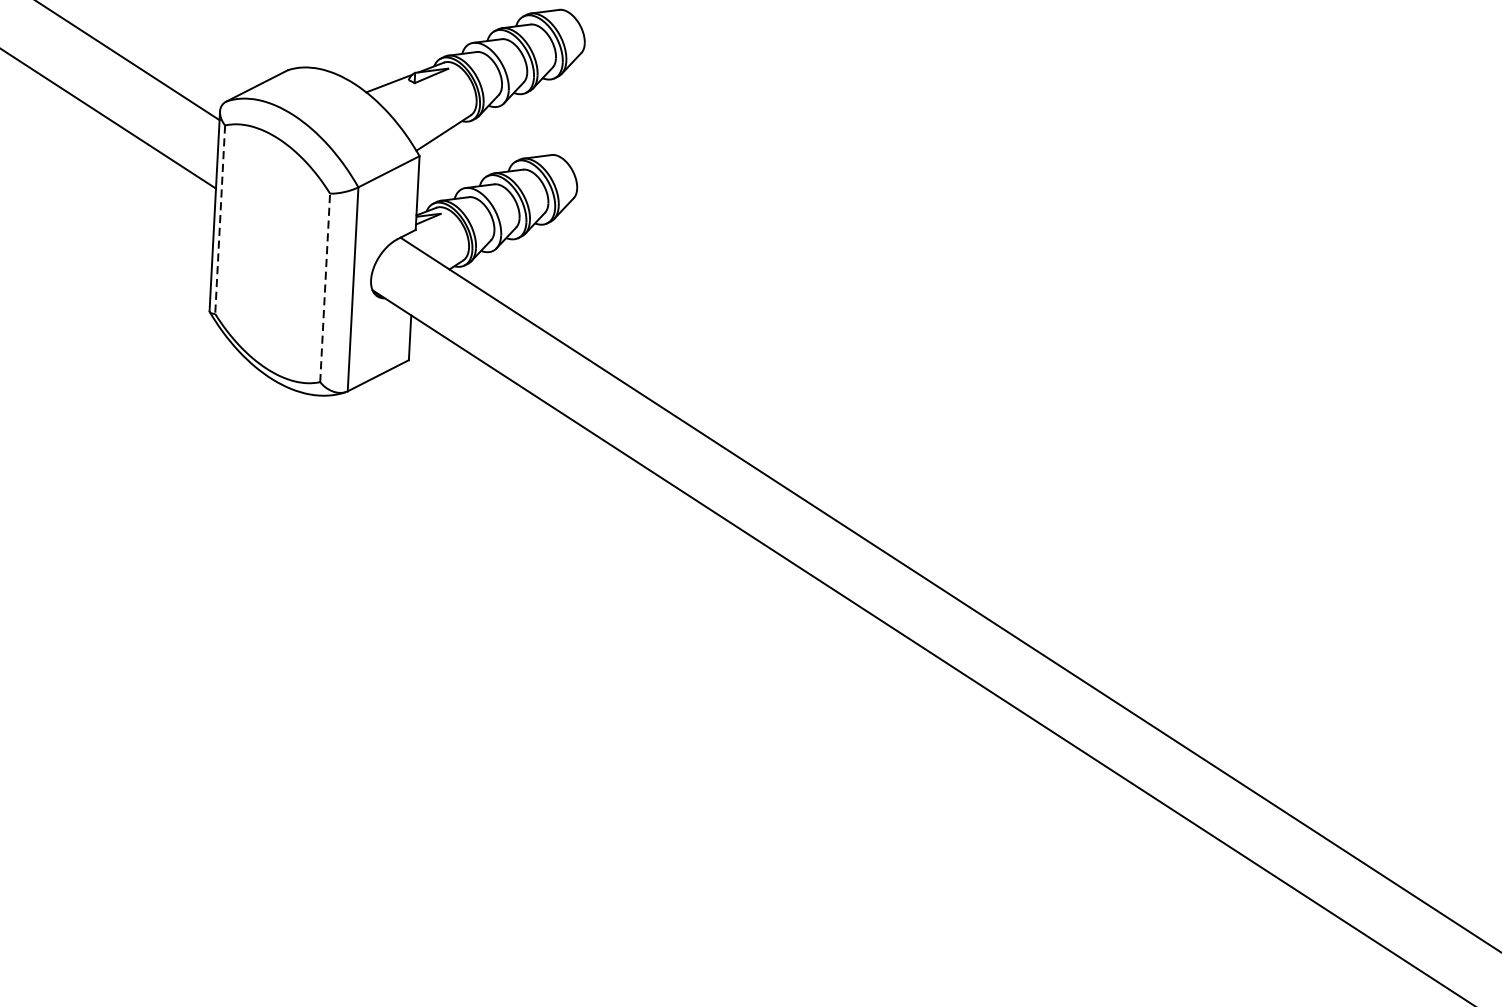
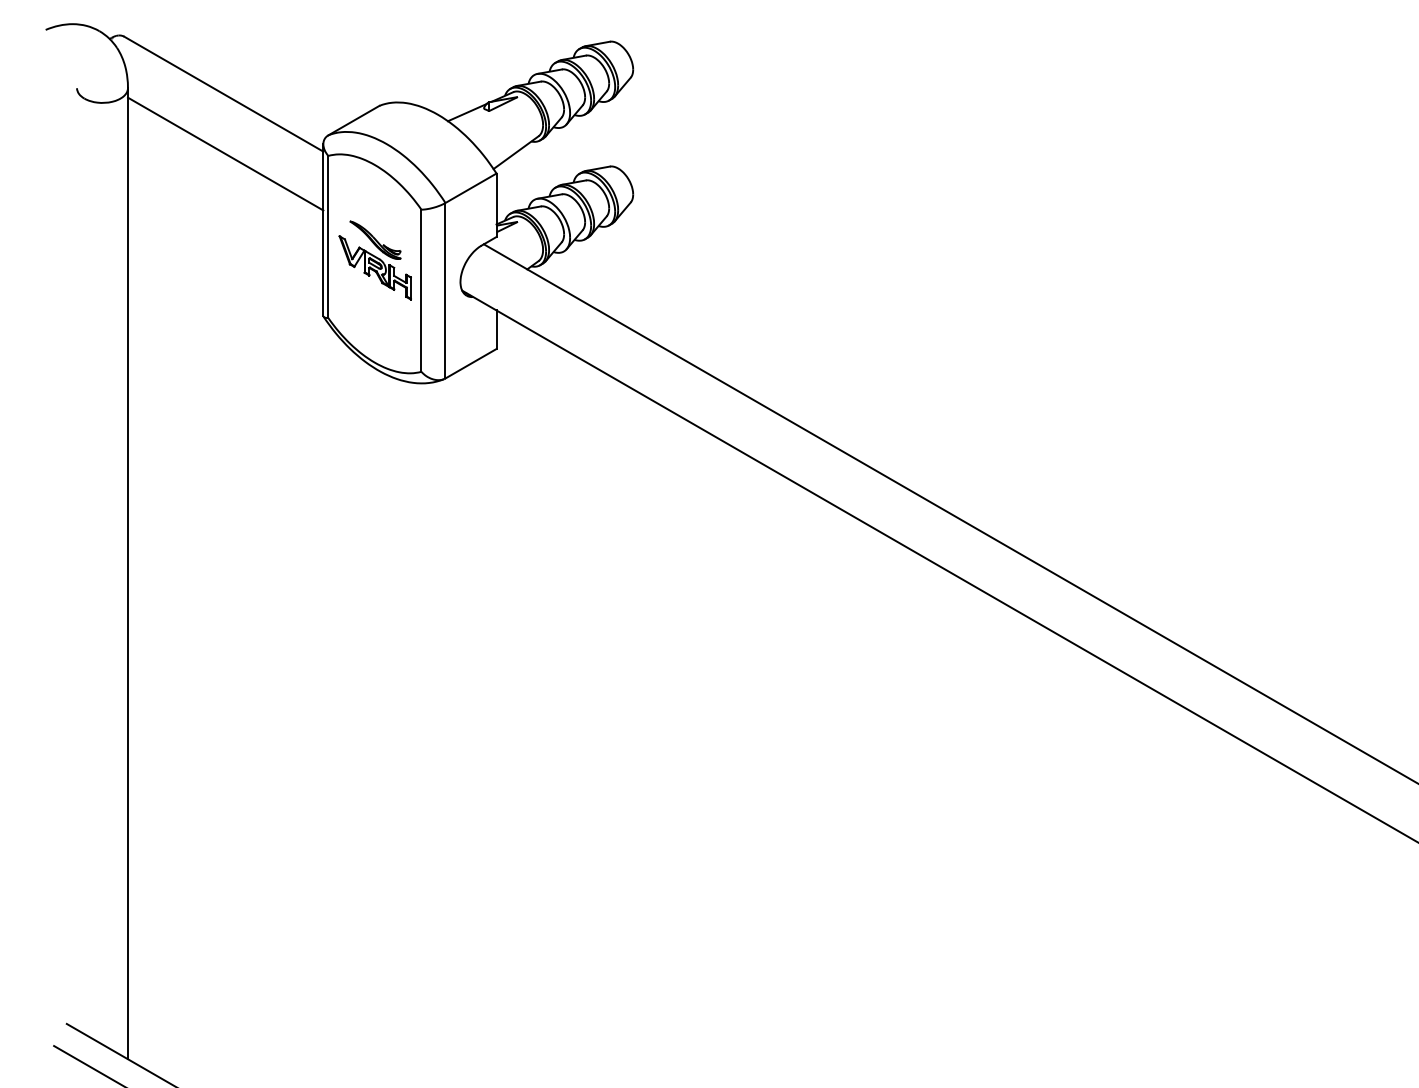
line: (220, 220) -> (328, 237), dashed -> solid
part: (272, 249) -> (374, 260), added
line: (325, 287) -> (421, 290), dashed -> solid

